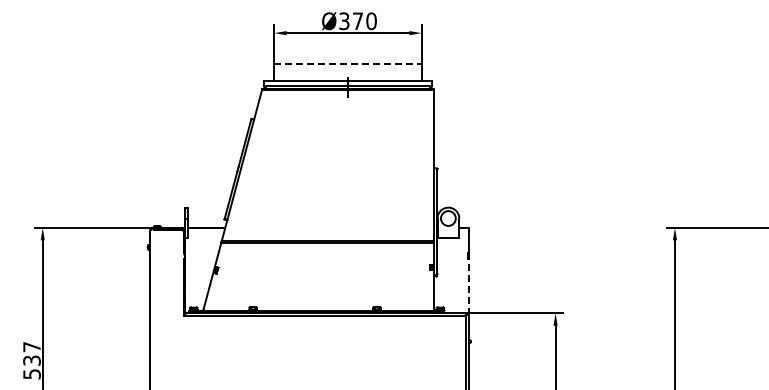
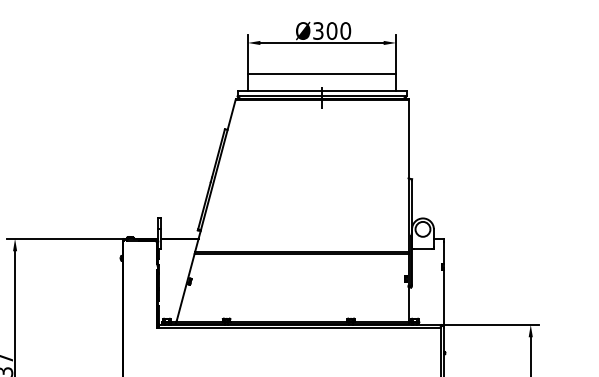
text: (357, 21) -> (331, 31), Ø370 -> Ø300
line: (348, 63) -> (322, 73), dashed -> solid
line: (469, 286) -> (444, 297), dashed -> solid

